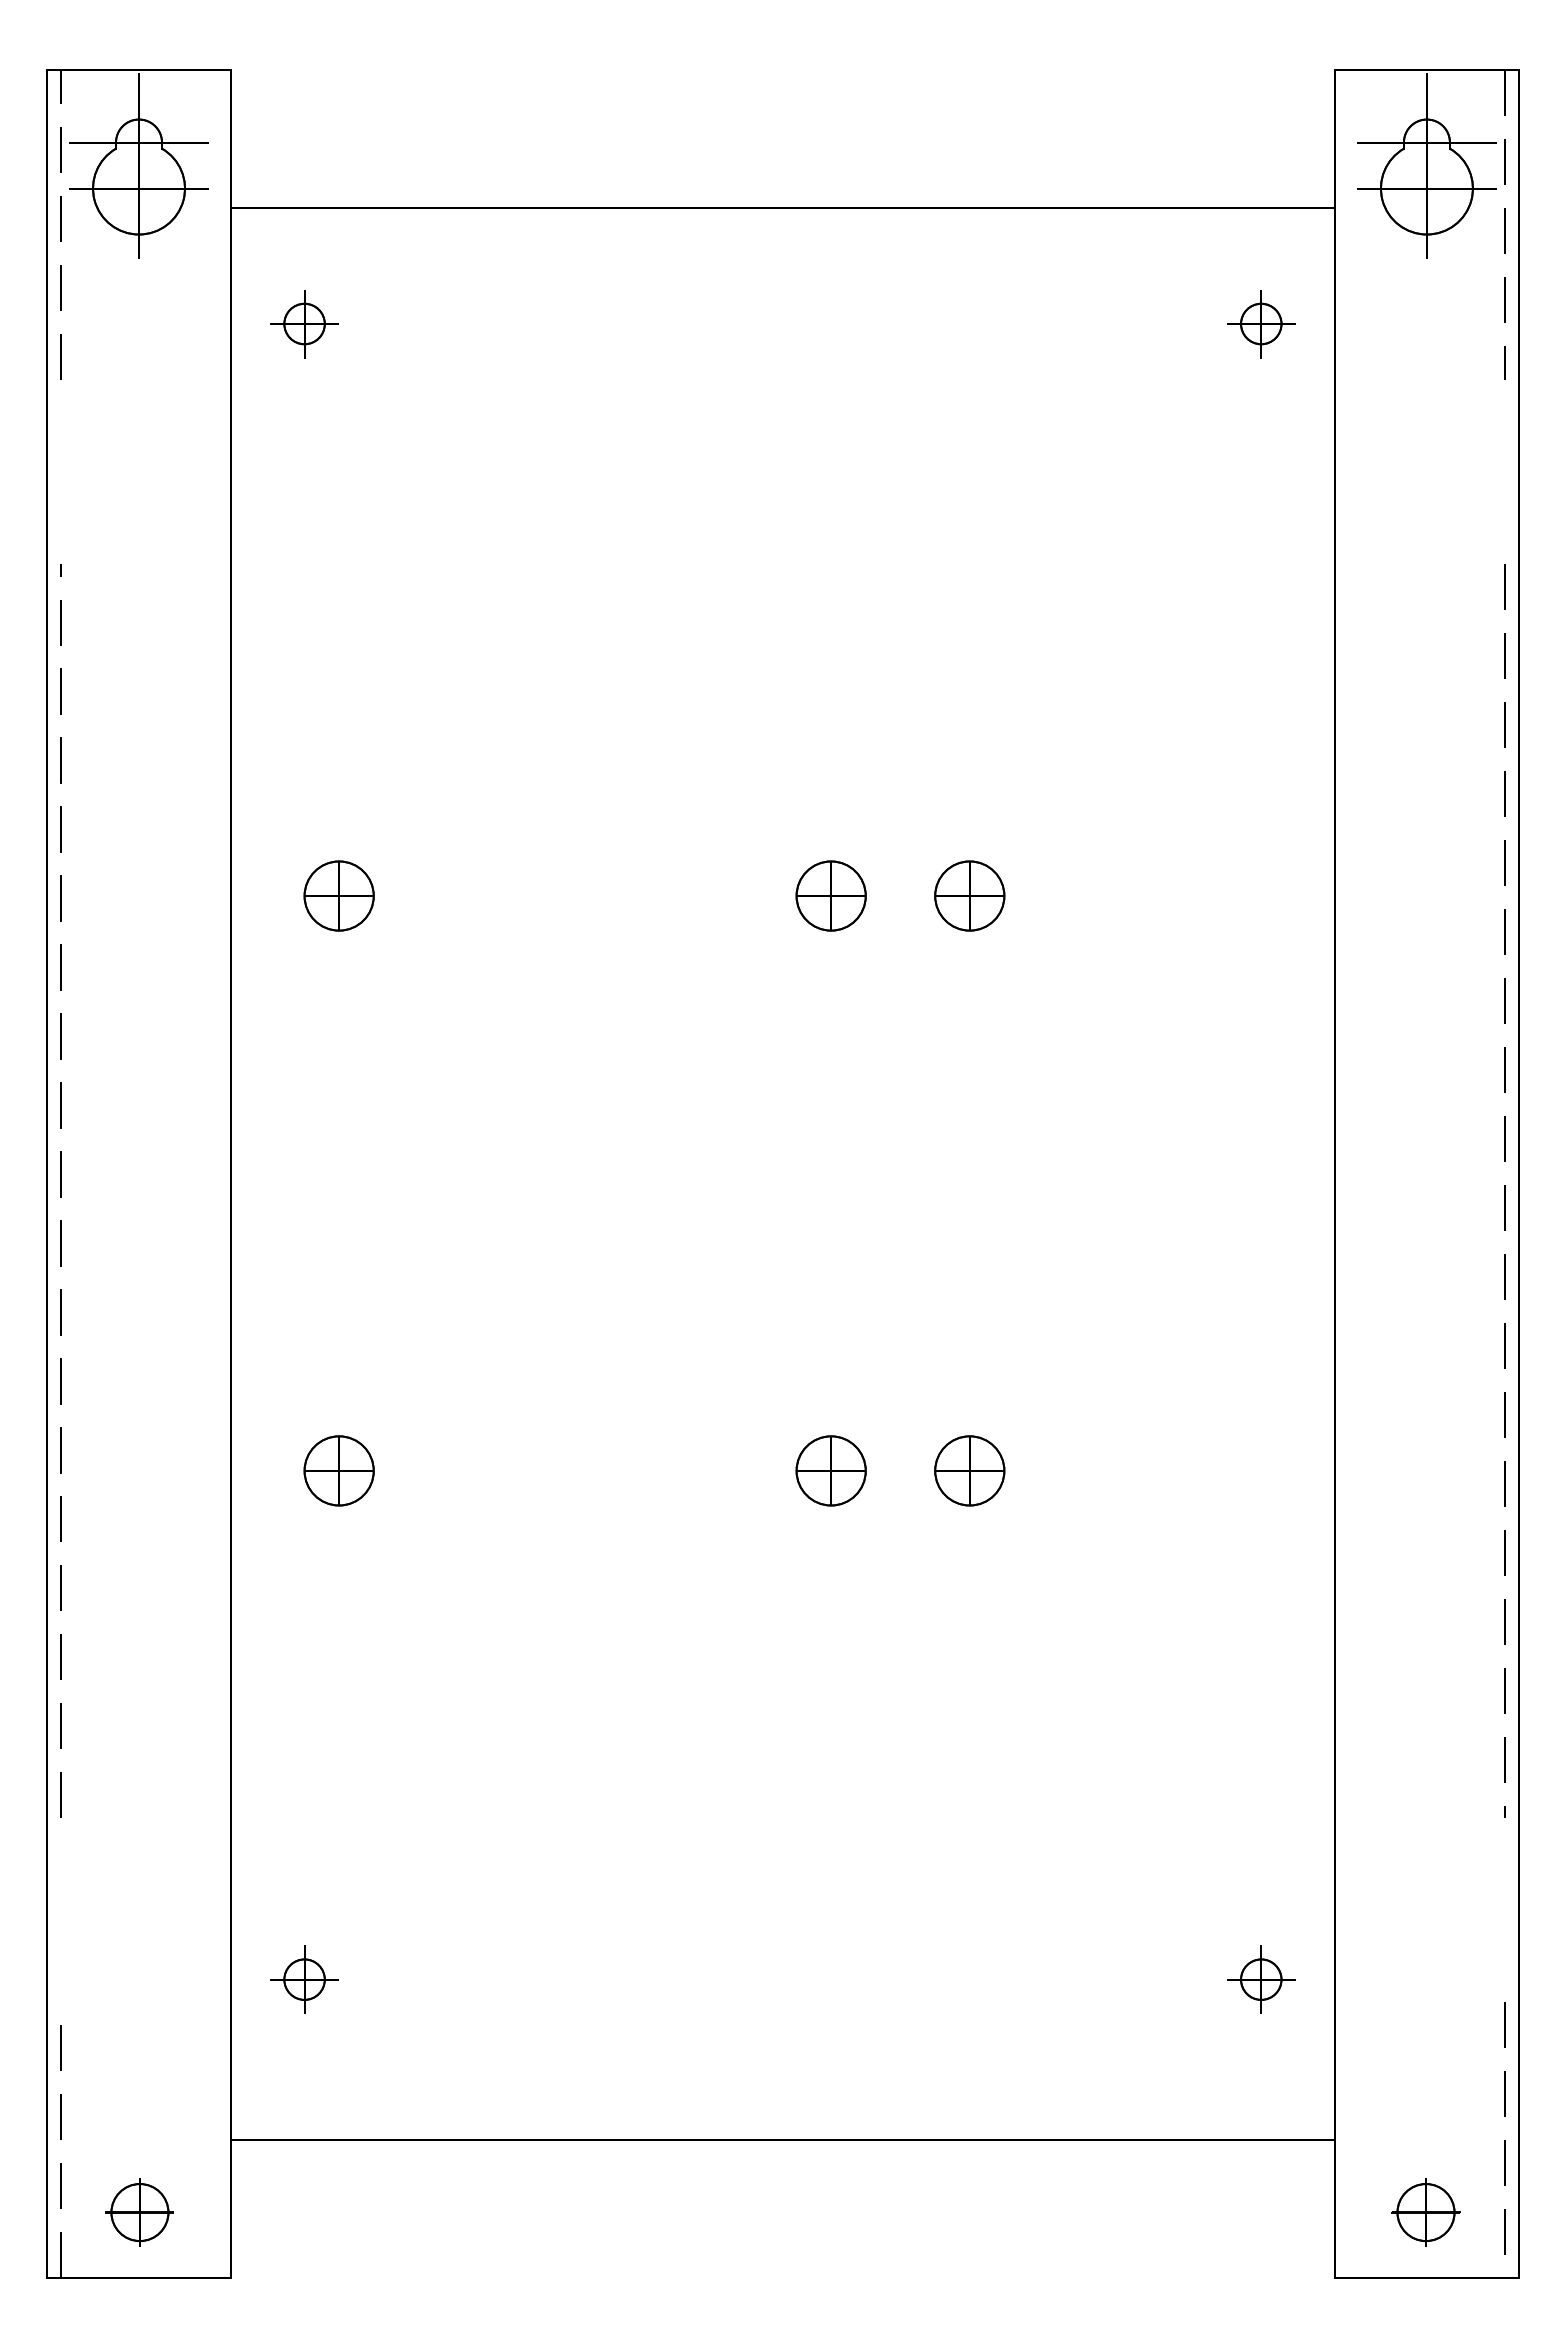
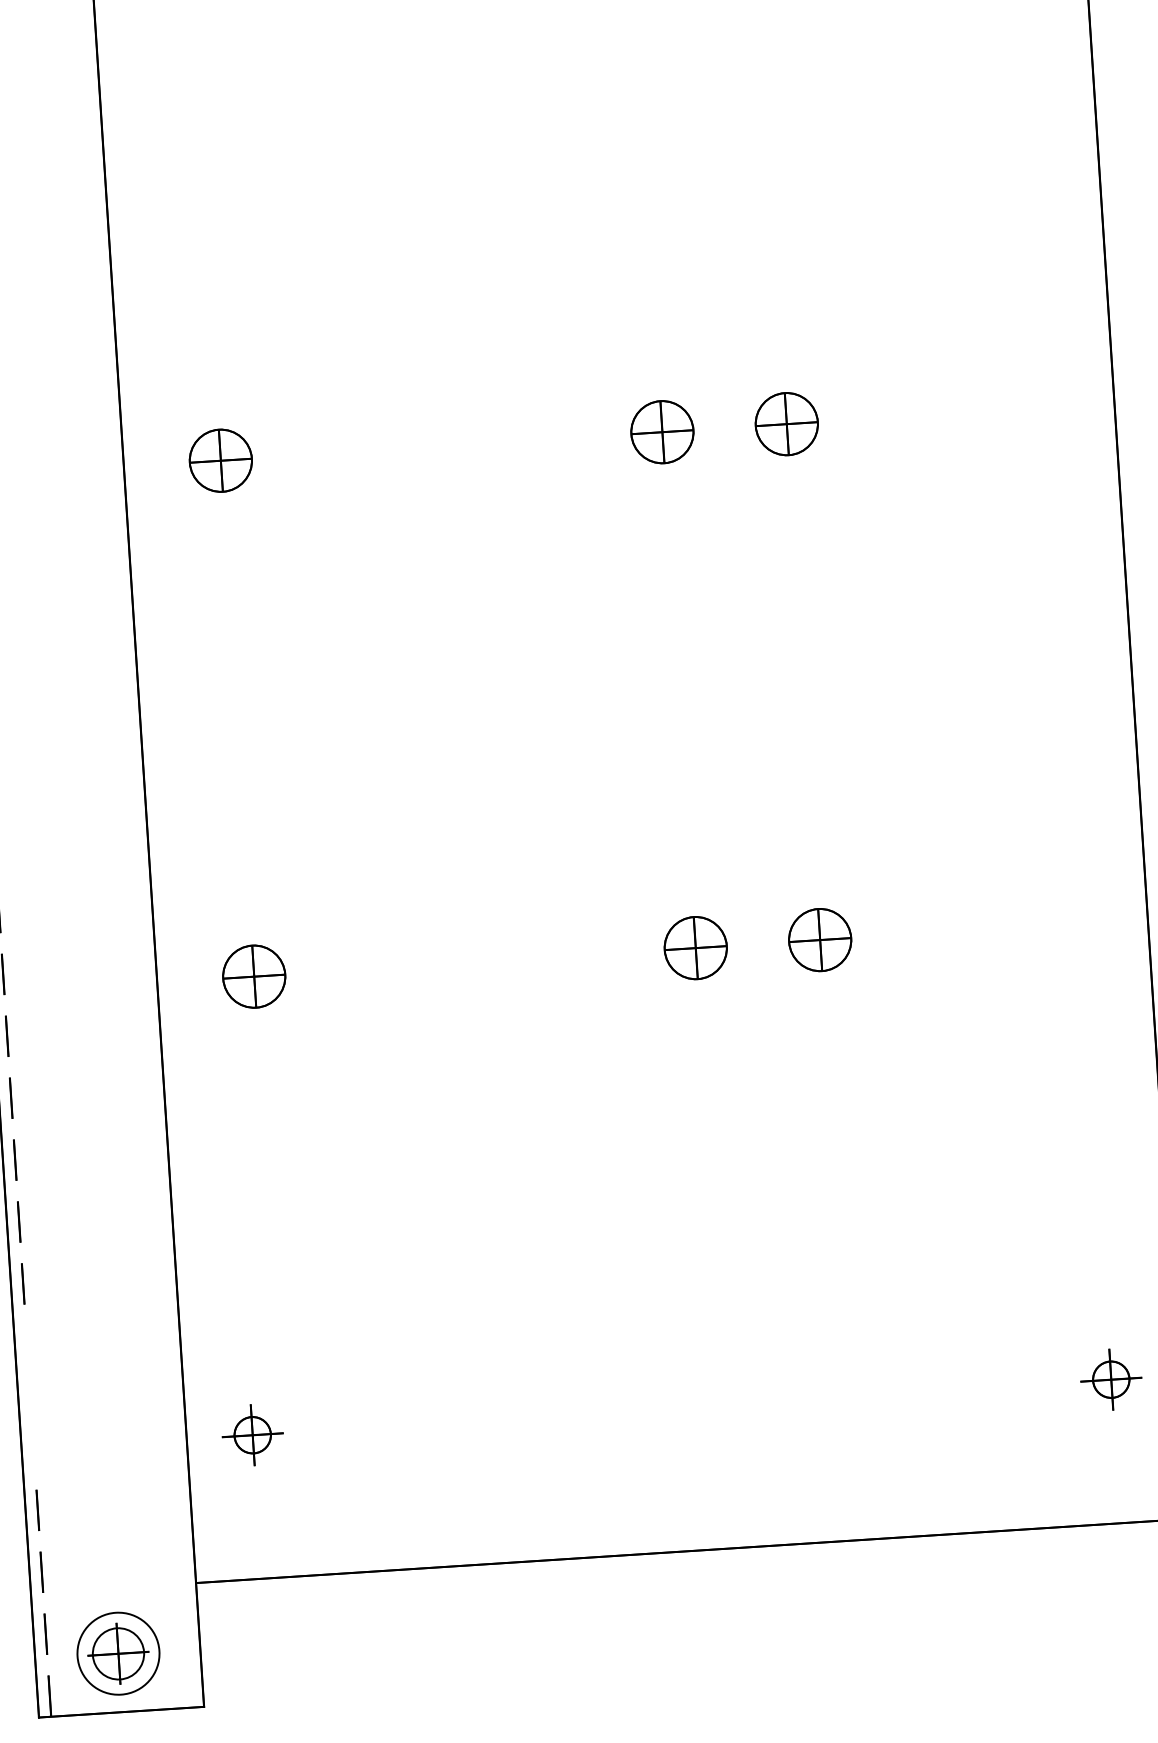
circle: (139, 2211) -> (118, 1652), size x1.6

